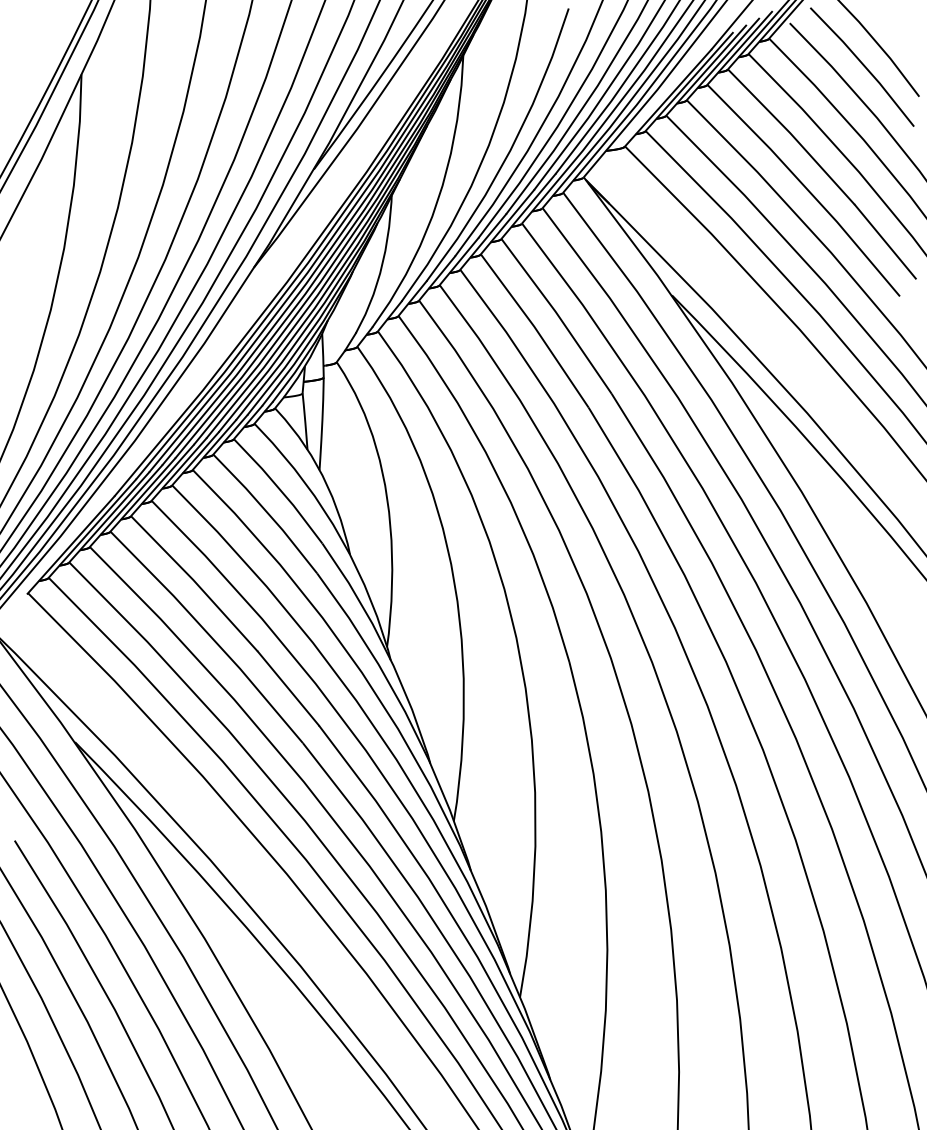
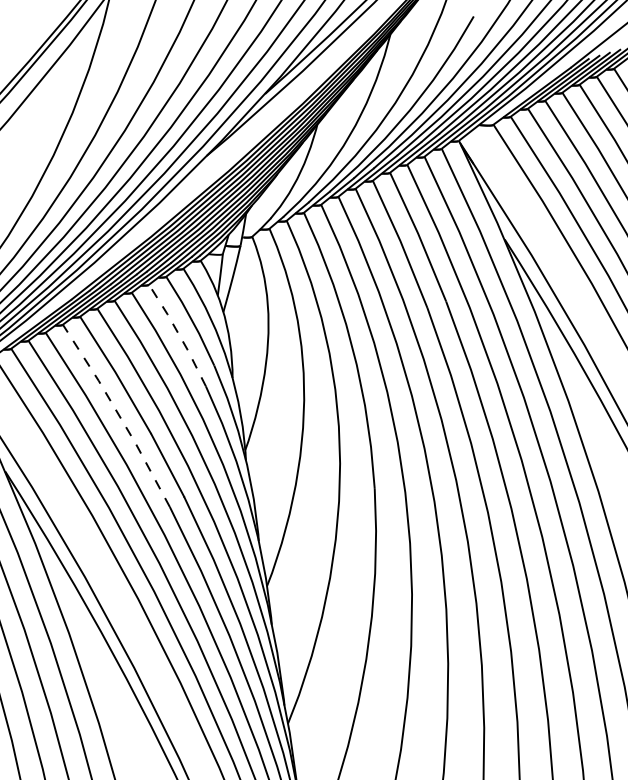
line: (267, 512) -> (179, 334), solid -> dashed
line: (209, 634) -> (118, 414), solid -> dashed

